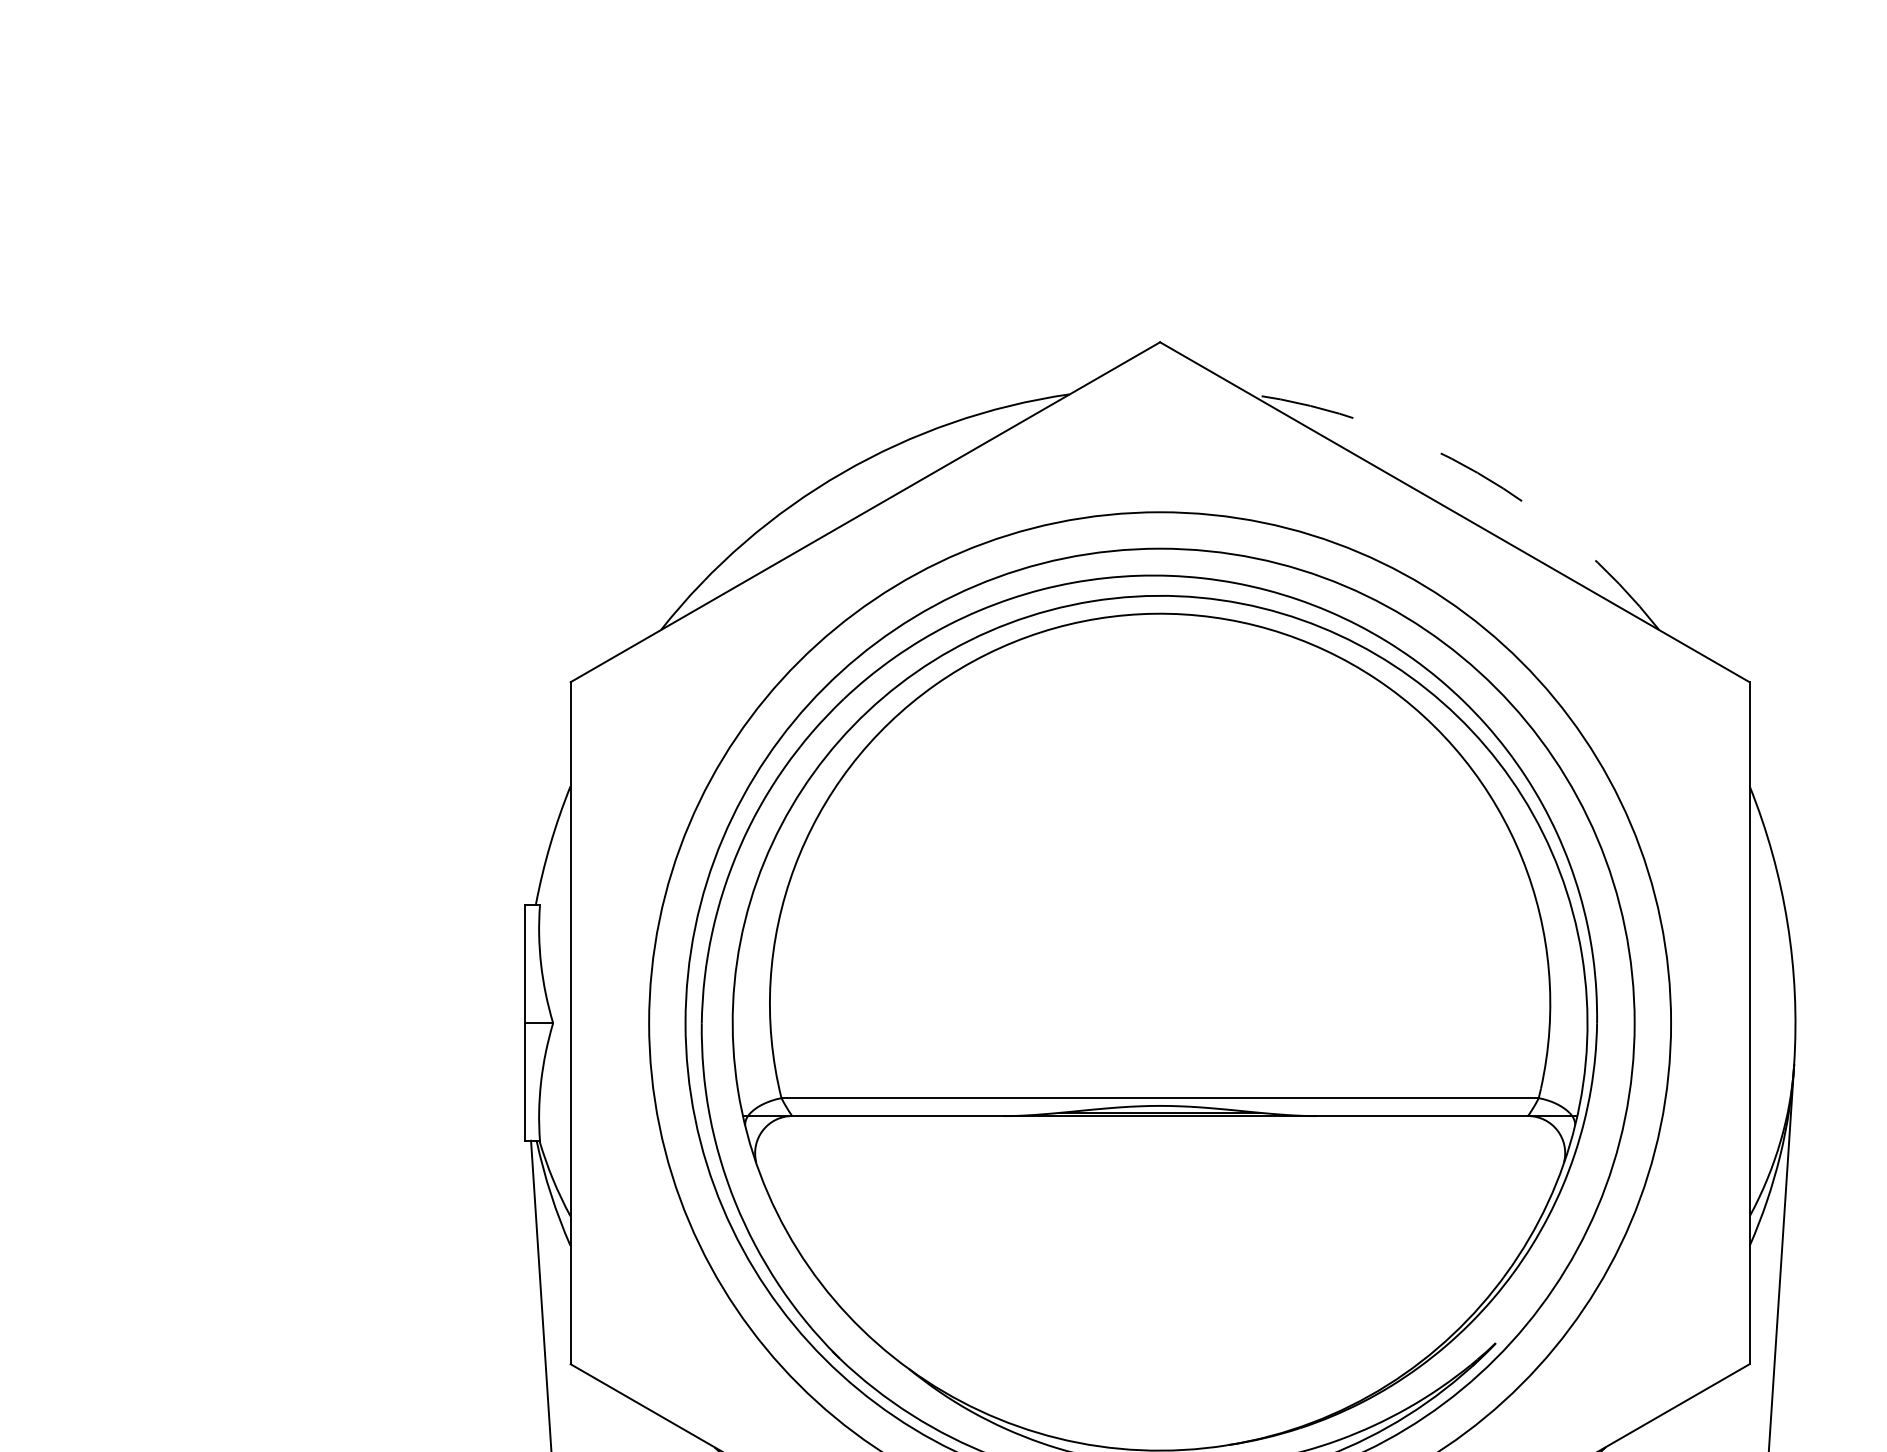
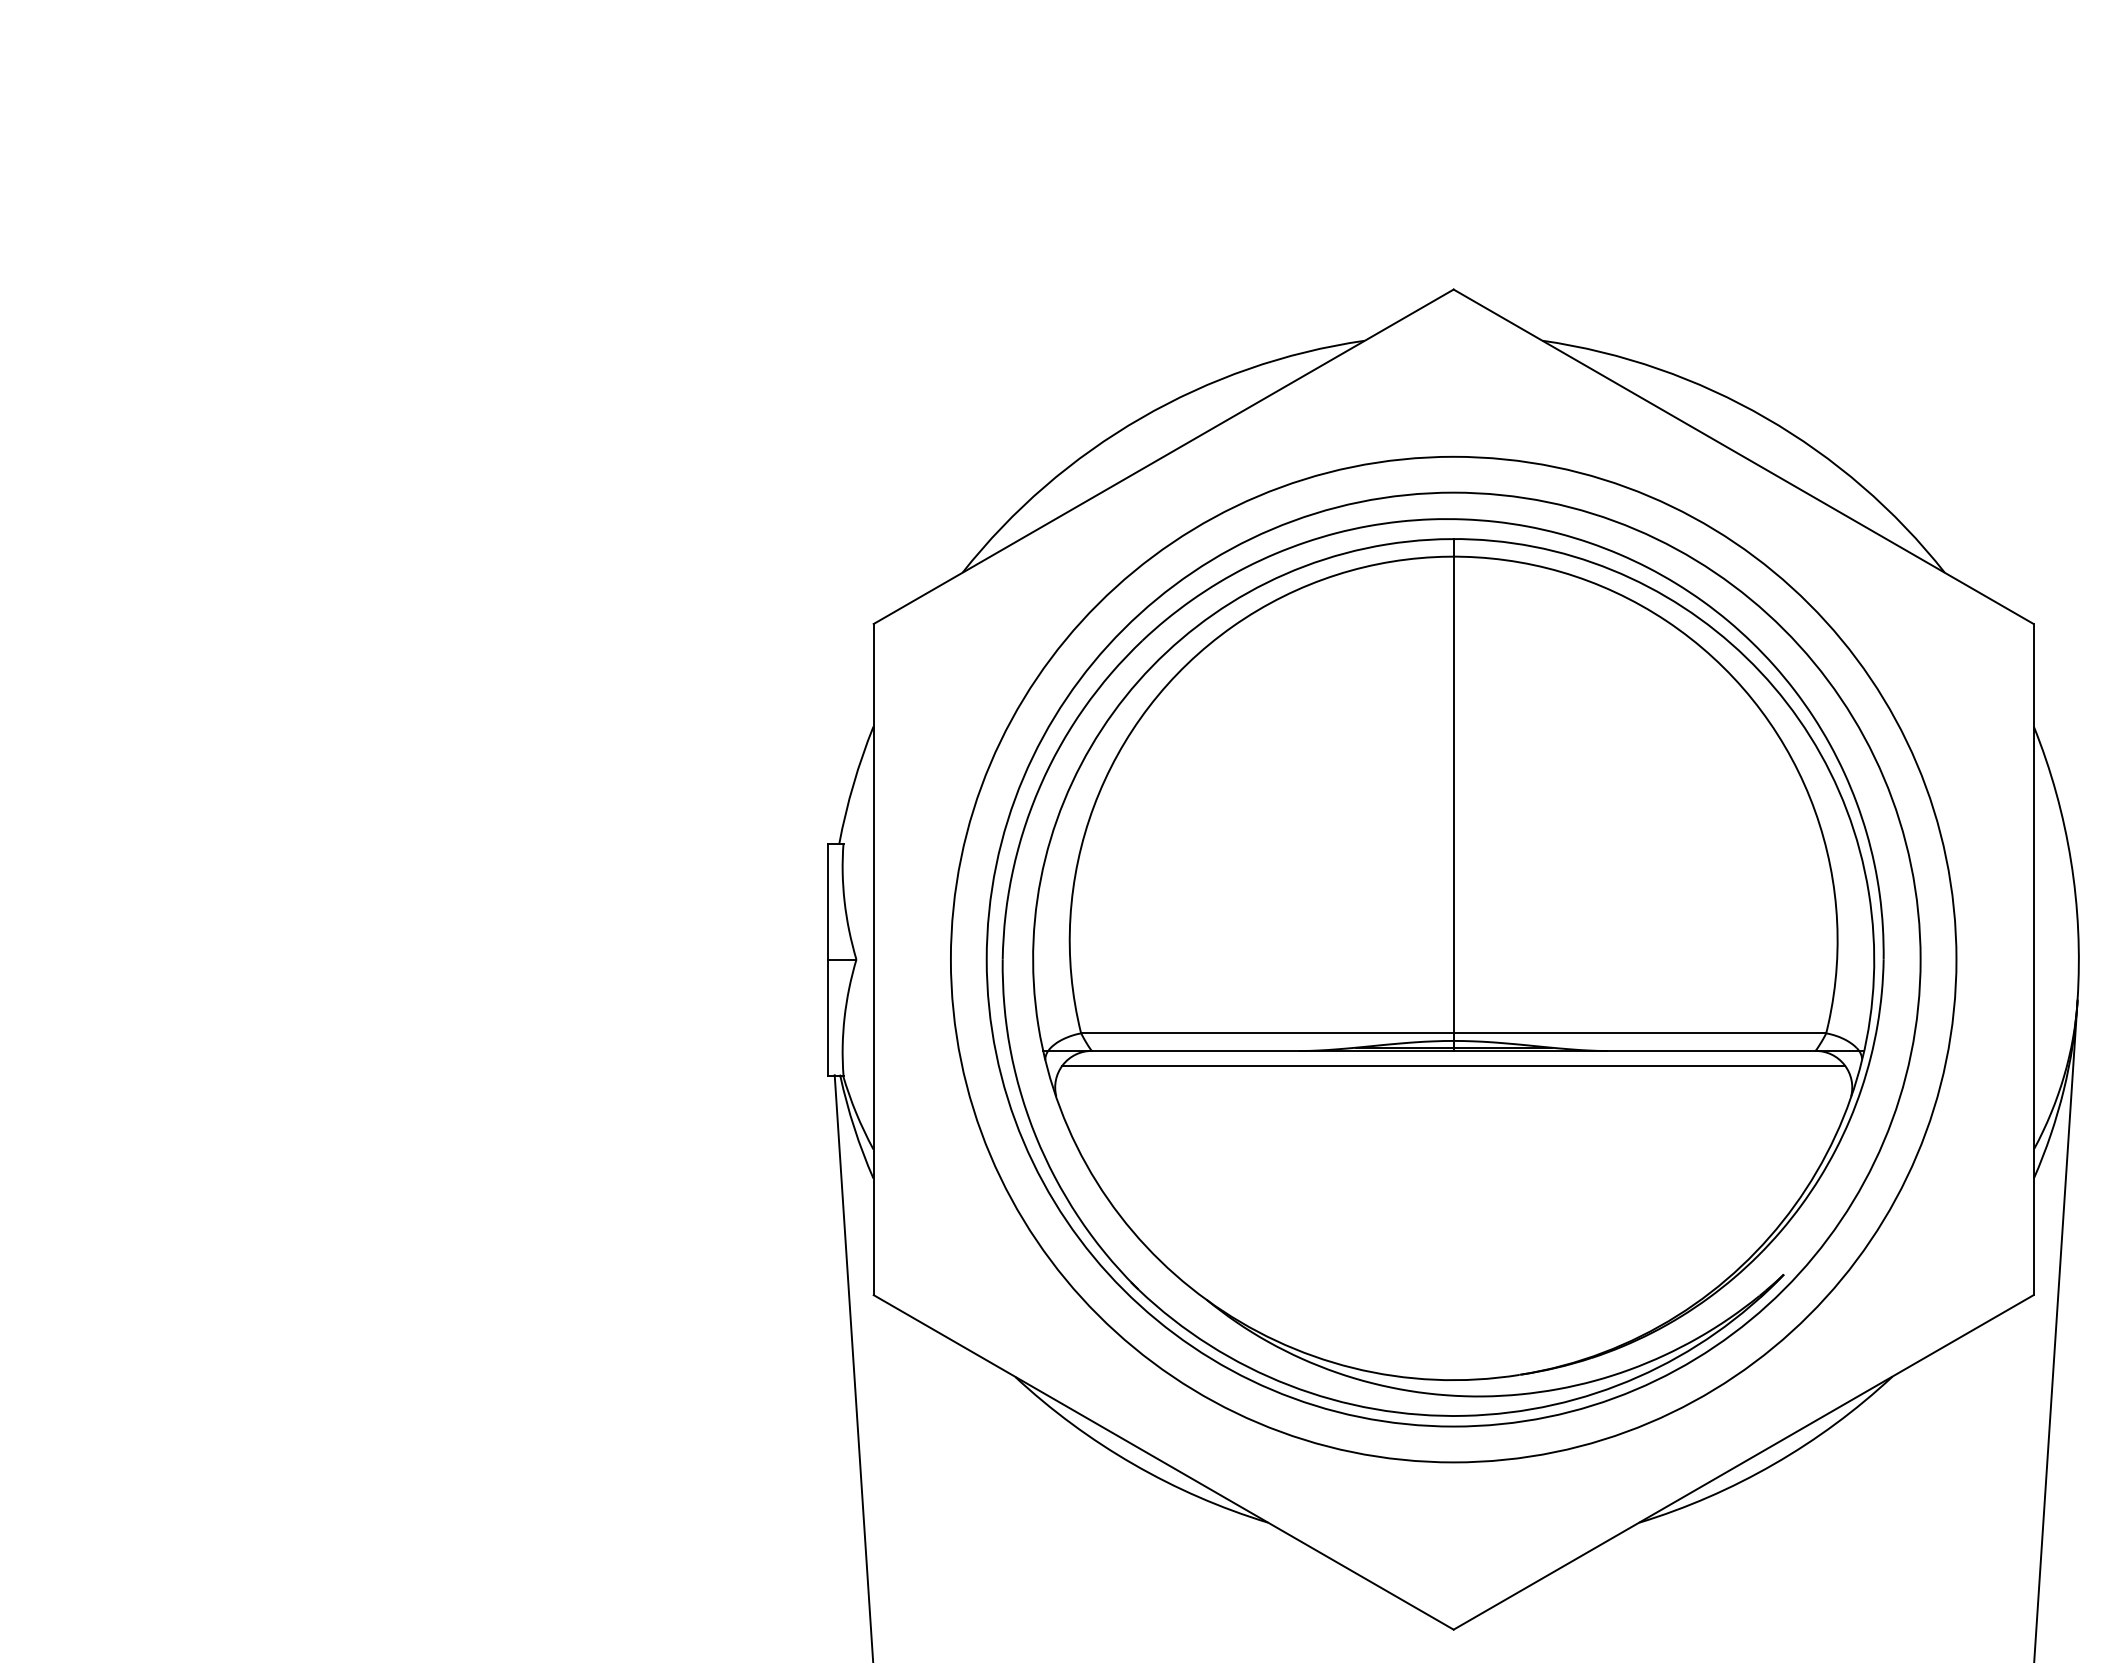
arc: (1478, 473) -> (1766, 418), dashed -> solid
line: (1159, 856) -> (1453, 795), added
line: (1159, 1130) -> (1453, 1065), added

